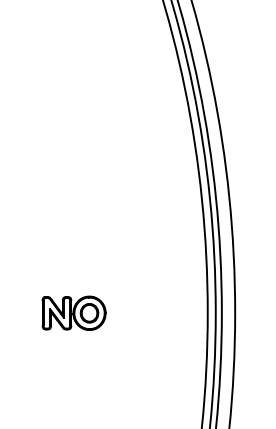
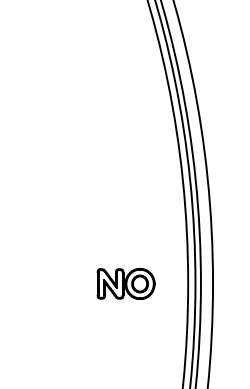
part: (73, 312) -> (125, 283), moved

